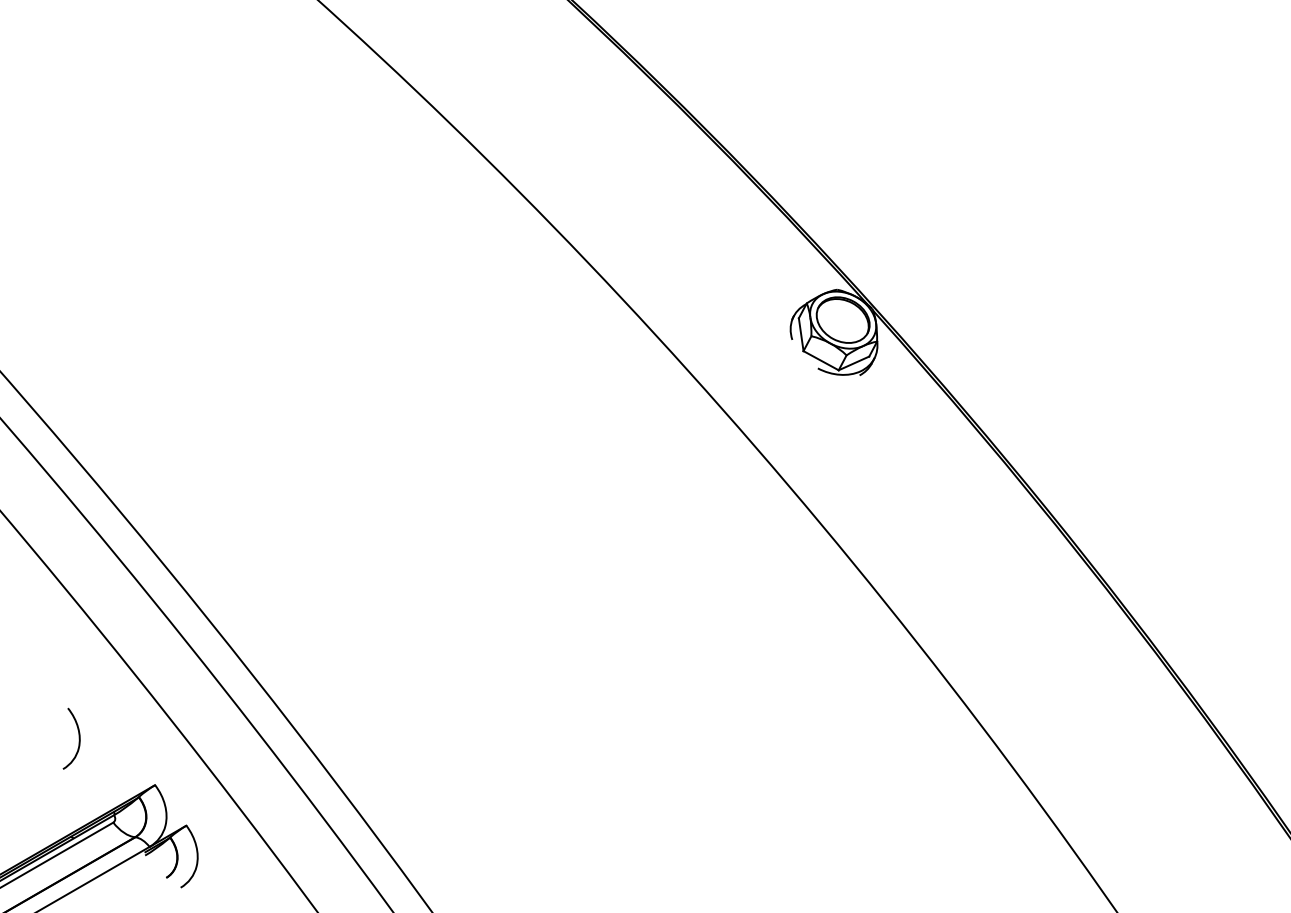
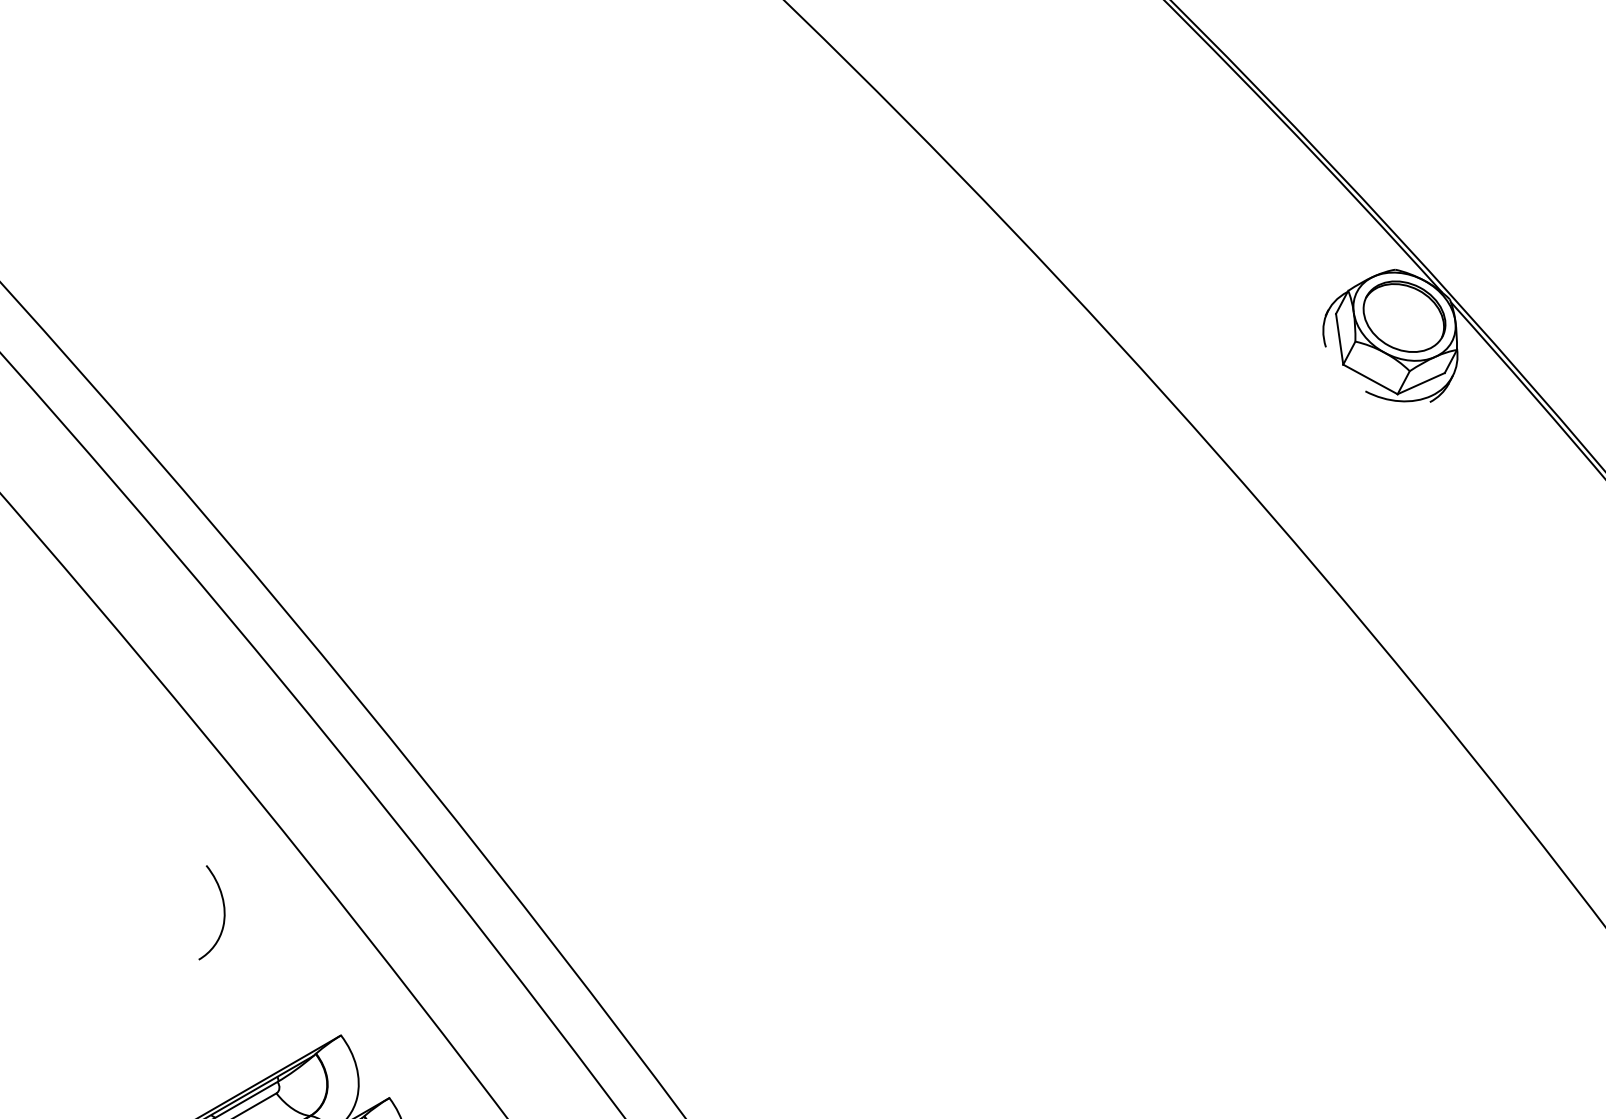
curve: (78, 738) -> (222, 912), moved

